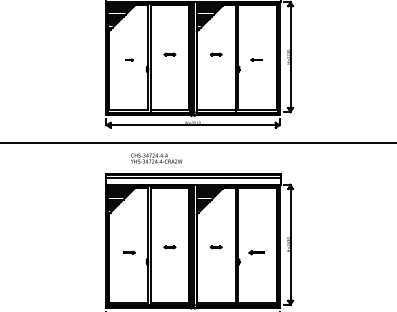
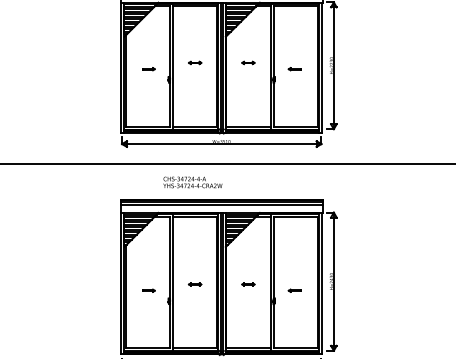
part: (129, 60) -> (148, 69), size x1.67
text: (156, 158) -> (192, 182), moved
part: (256, 252) -> (294, 290), size x0.71

